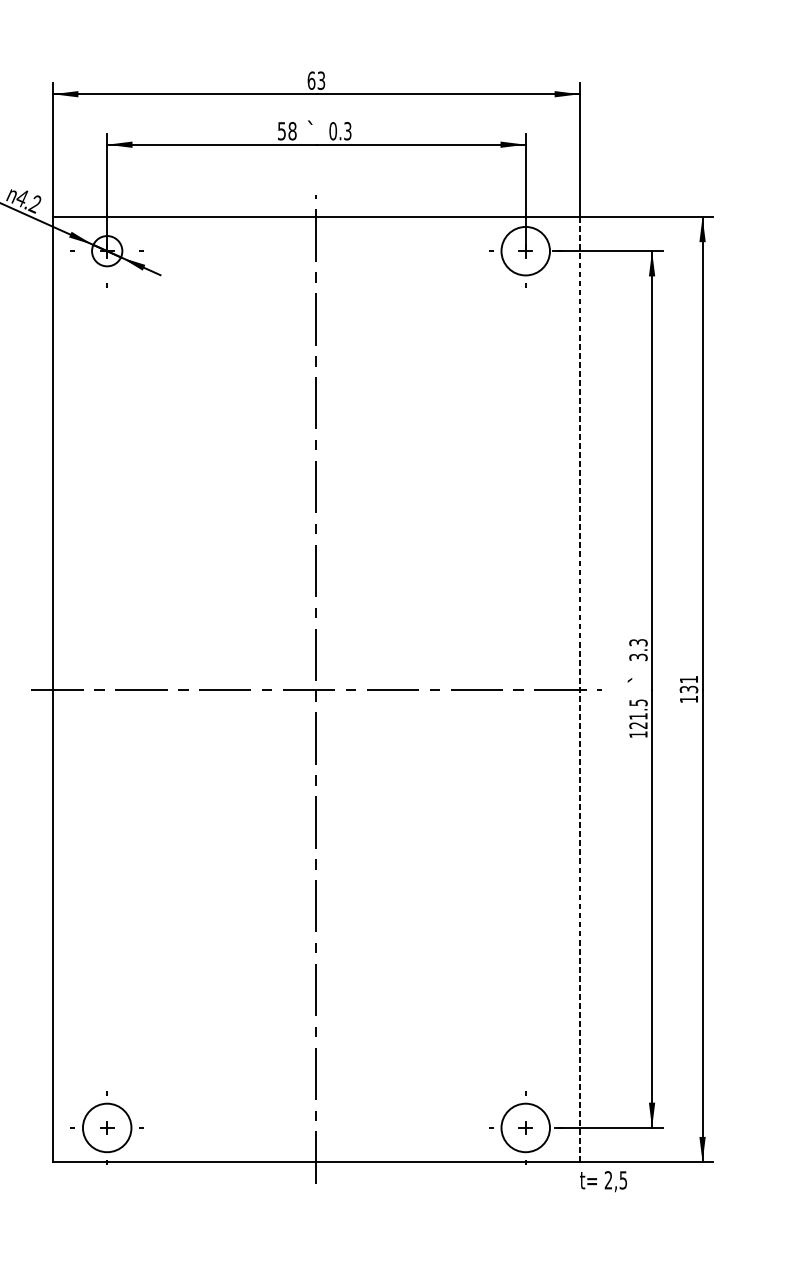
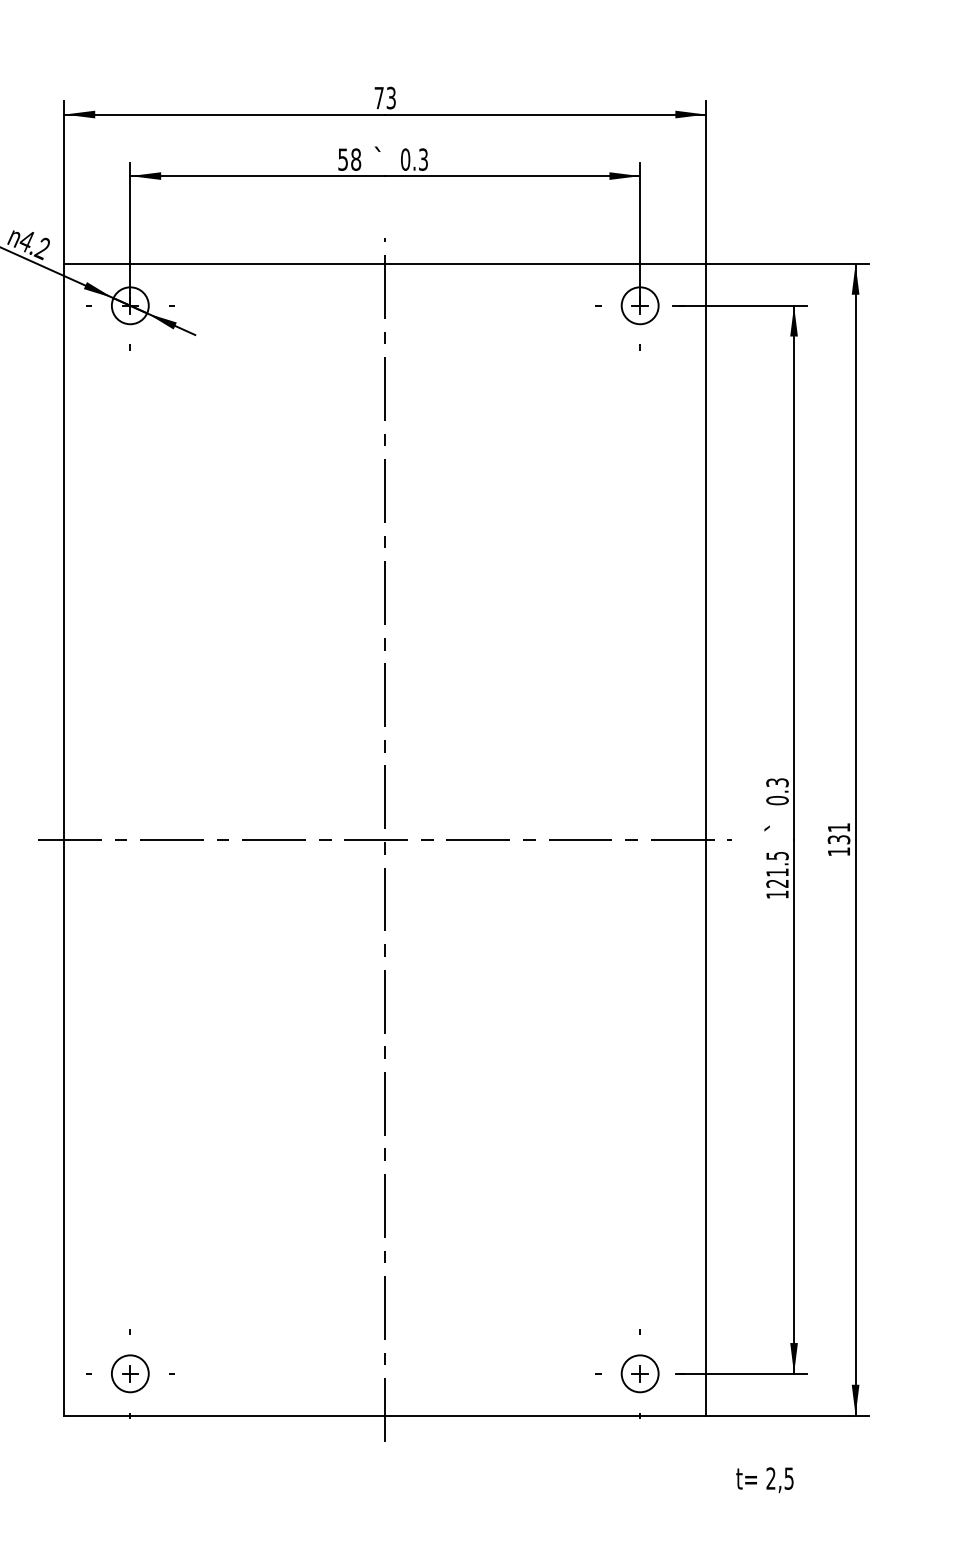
text: (311, 80) -> (379, 97), 63 -> 73
circle: (525, 250) -> (639, 305), size x0.62
text: (638, 657) -> (777, 800), 3.3 -> 0.3
line: (580, 689) -> (706, 839), dashed -> solid
circle: (106, 1127) -> (129, 1373), size x0.62
circle: (525, 1127) -> (639, 1373), size x0.62
text: (603, 1181) -> (764, 1480), moved

